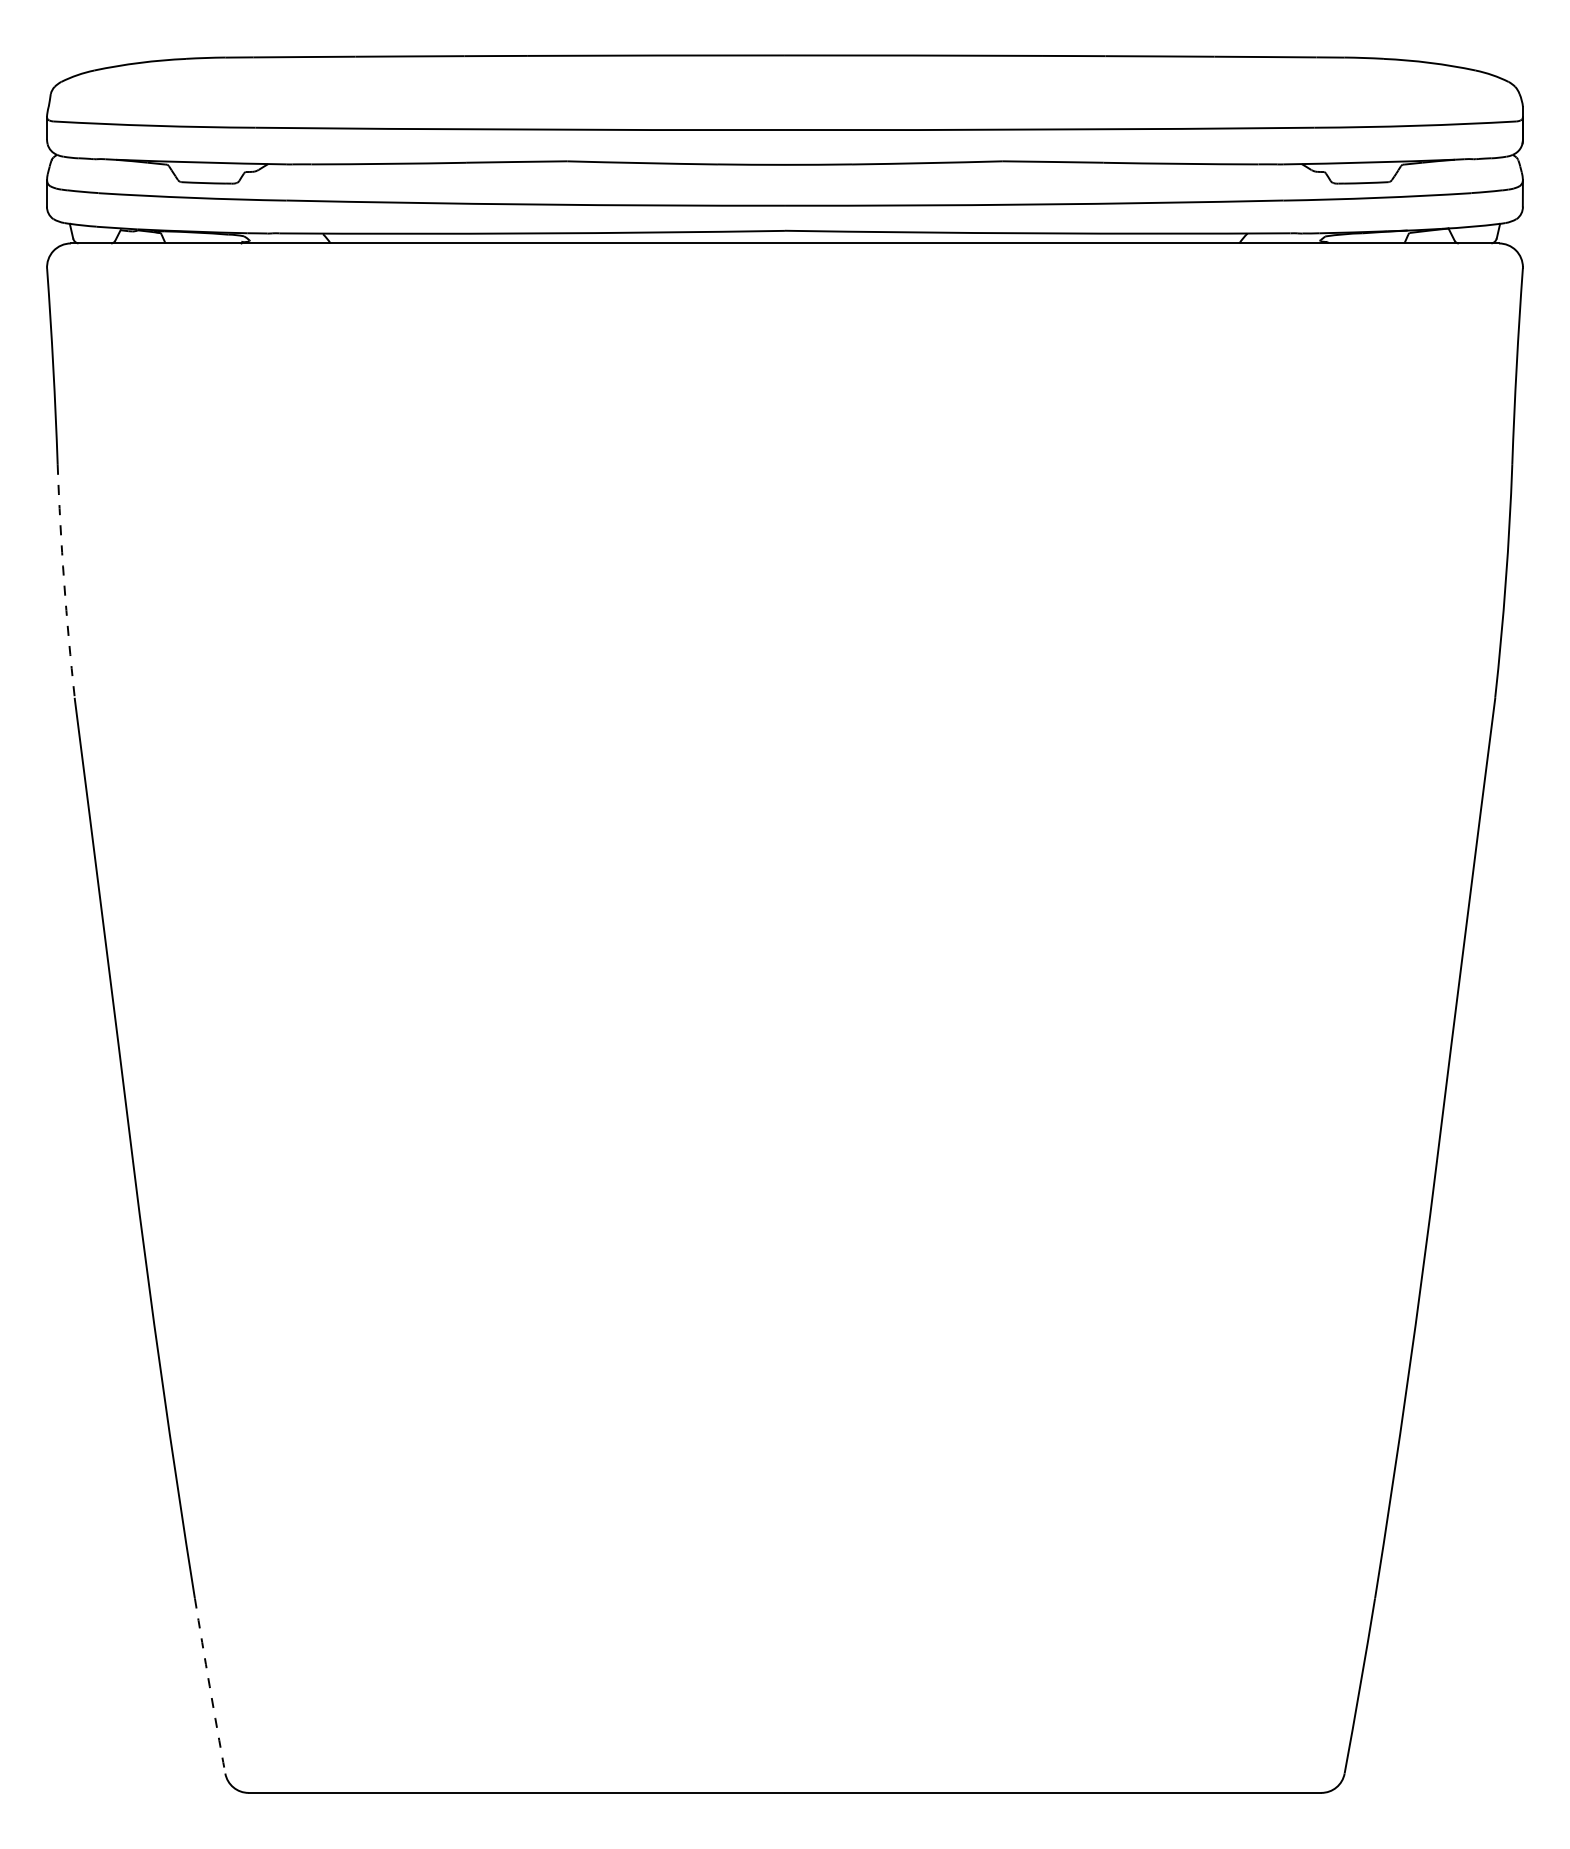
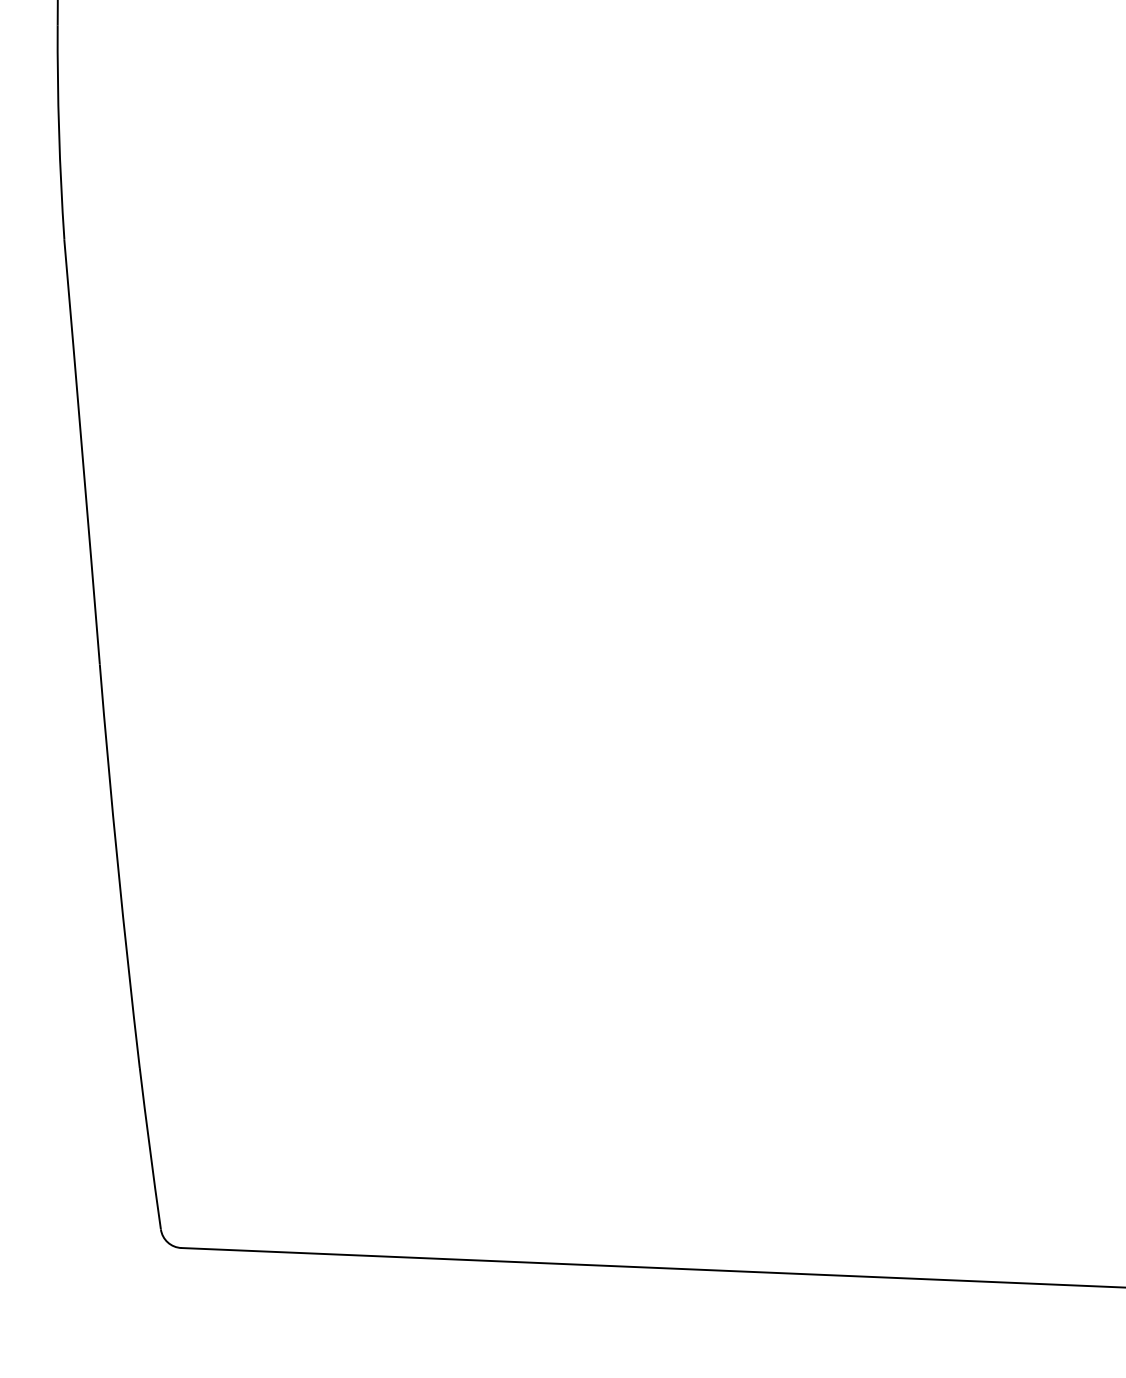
arc: (64, 581) -> (59, 132), dashed -> solid
arc: (209, 1686) -> (149, 1149), dashed -> solid

